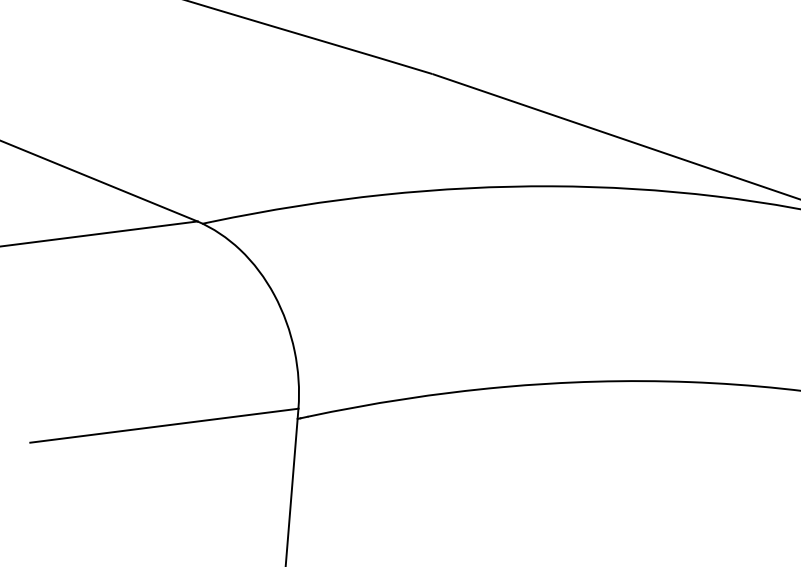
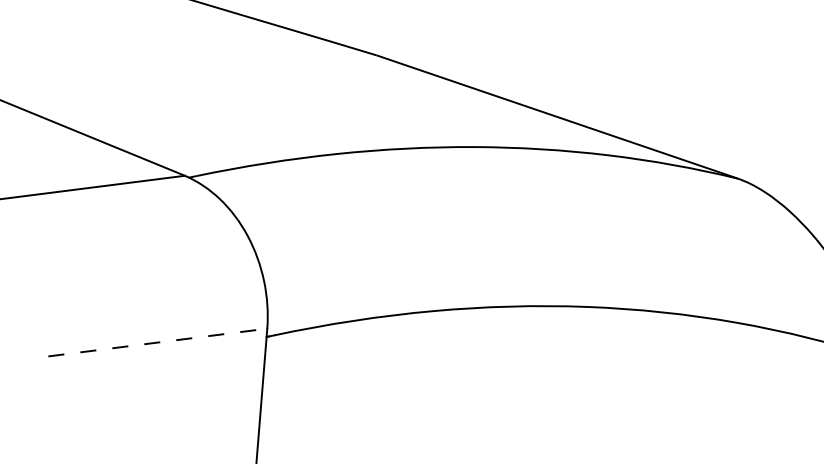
line: (165, 425) -> (158, 342), solid -> dashed

